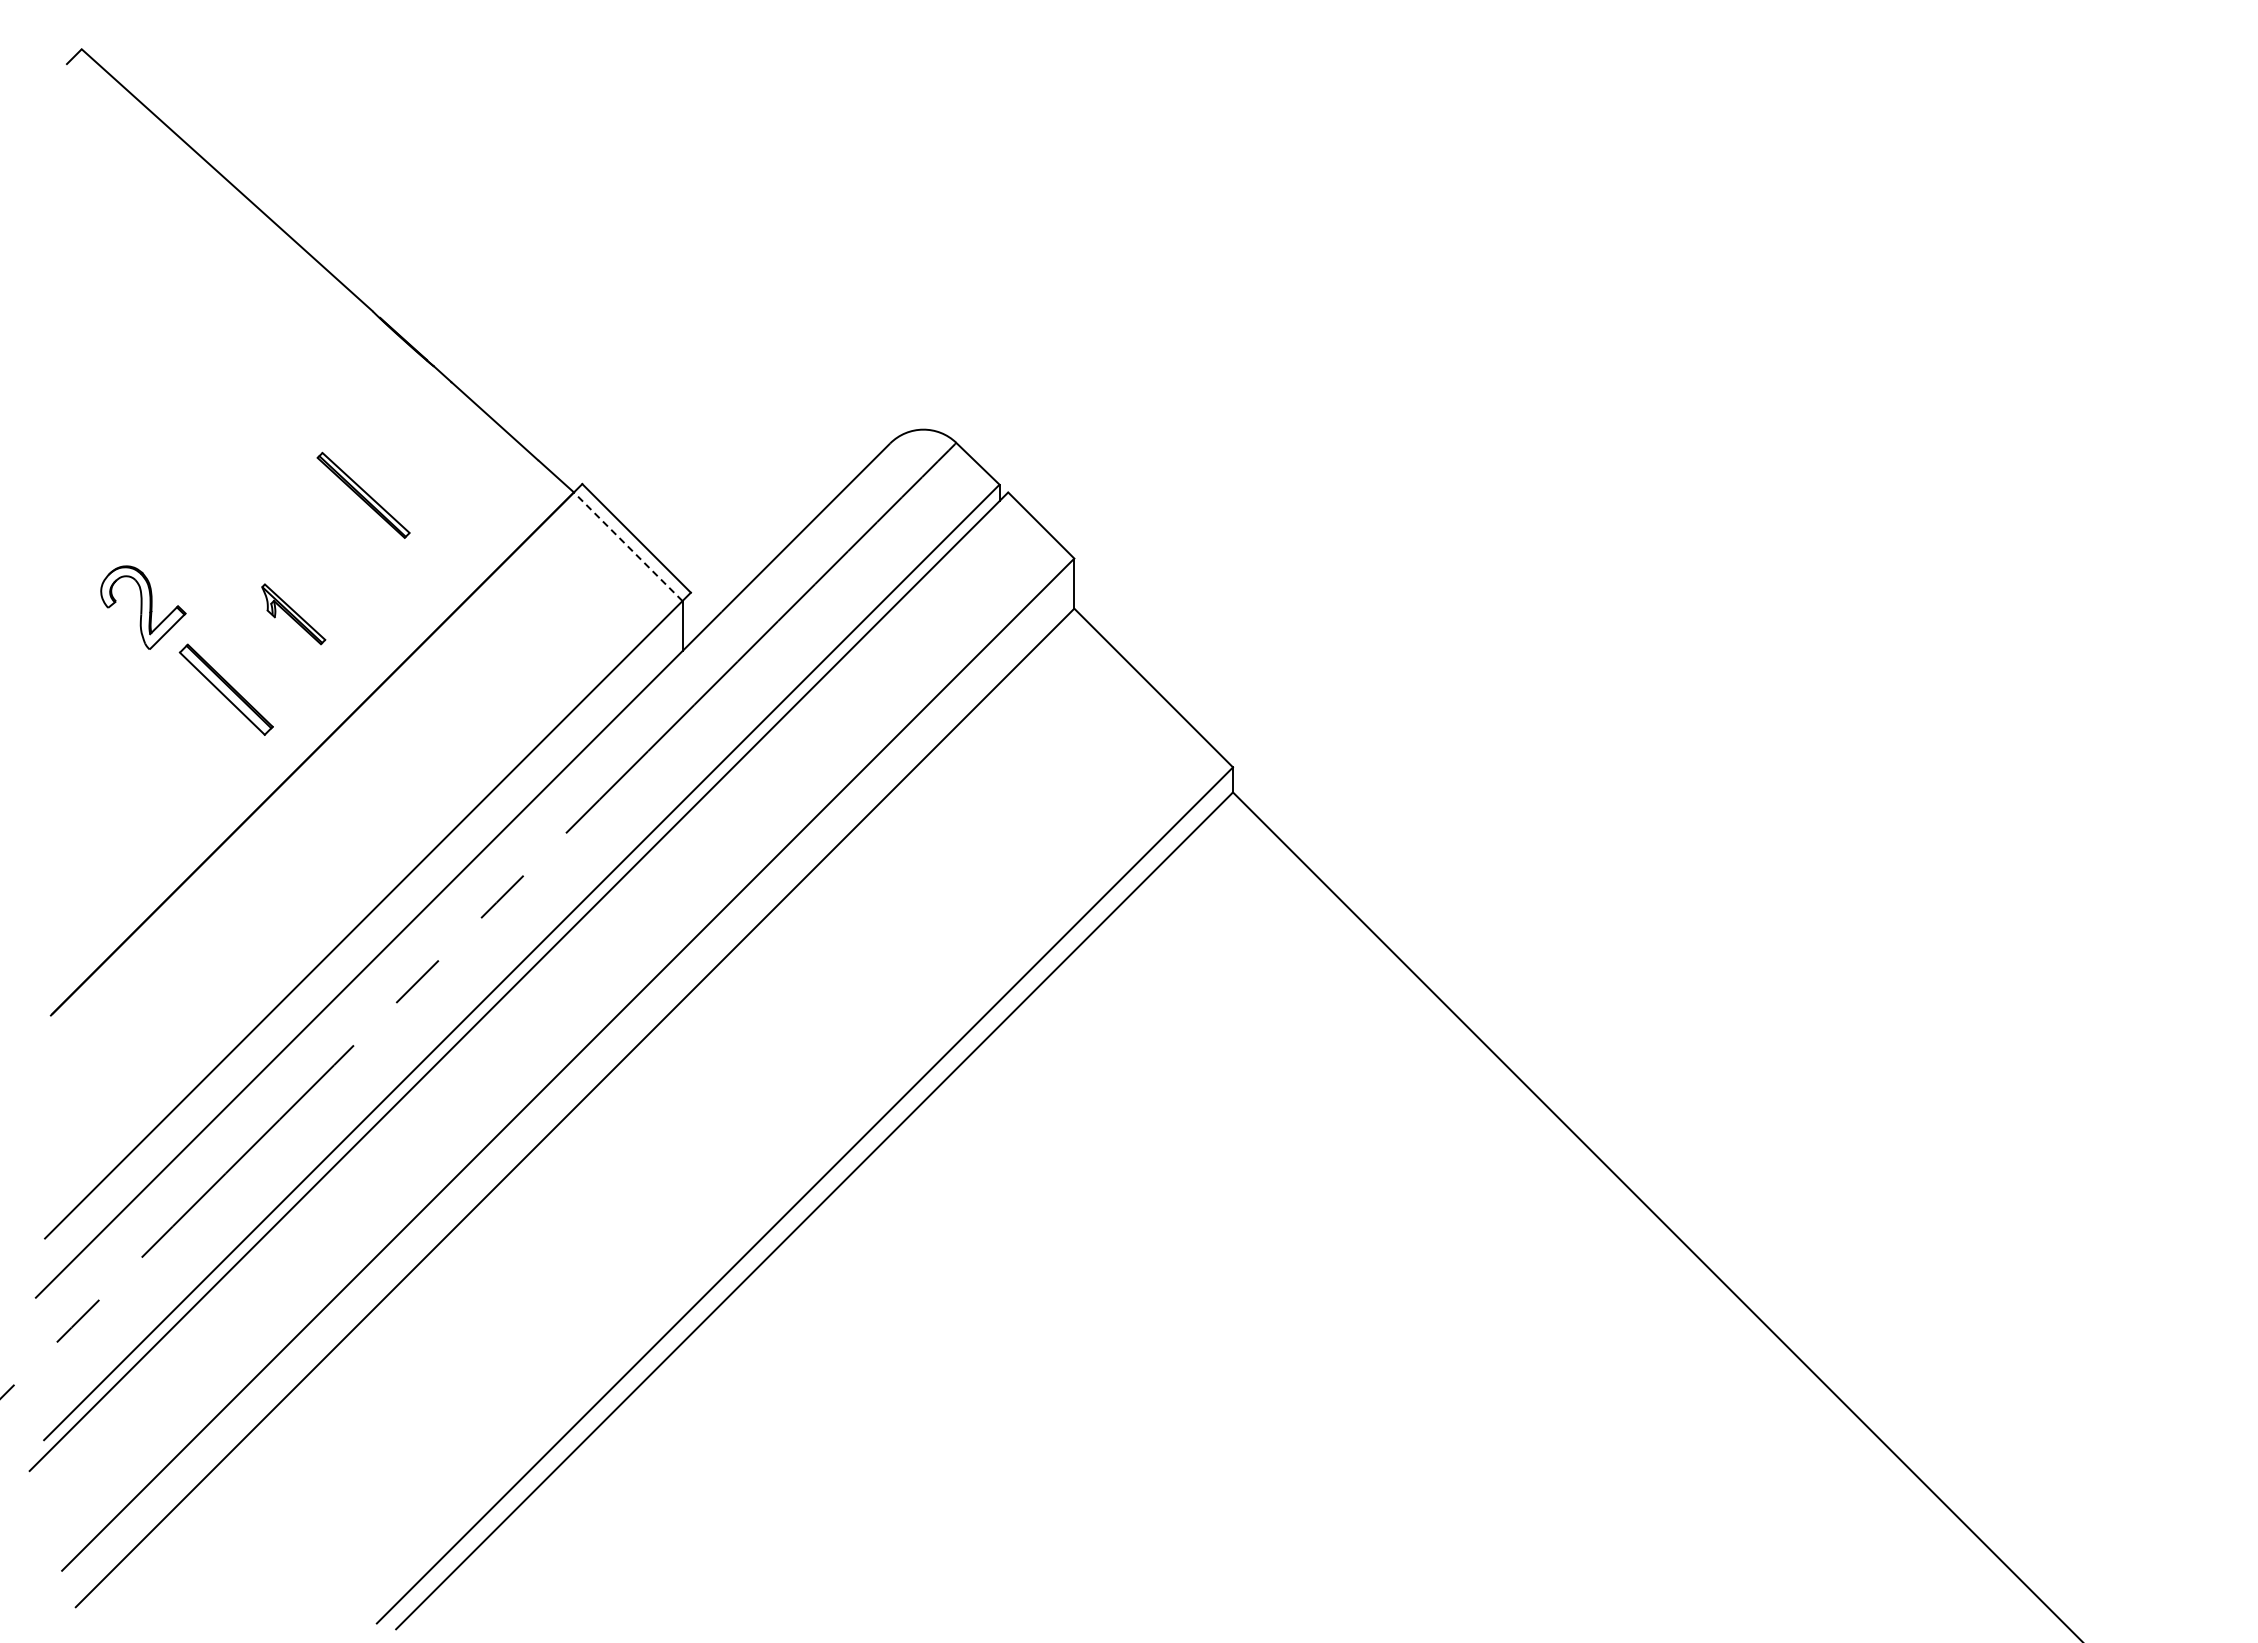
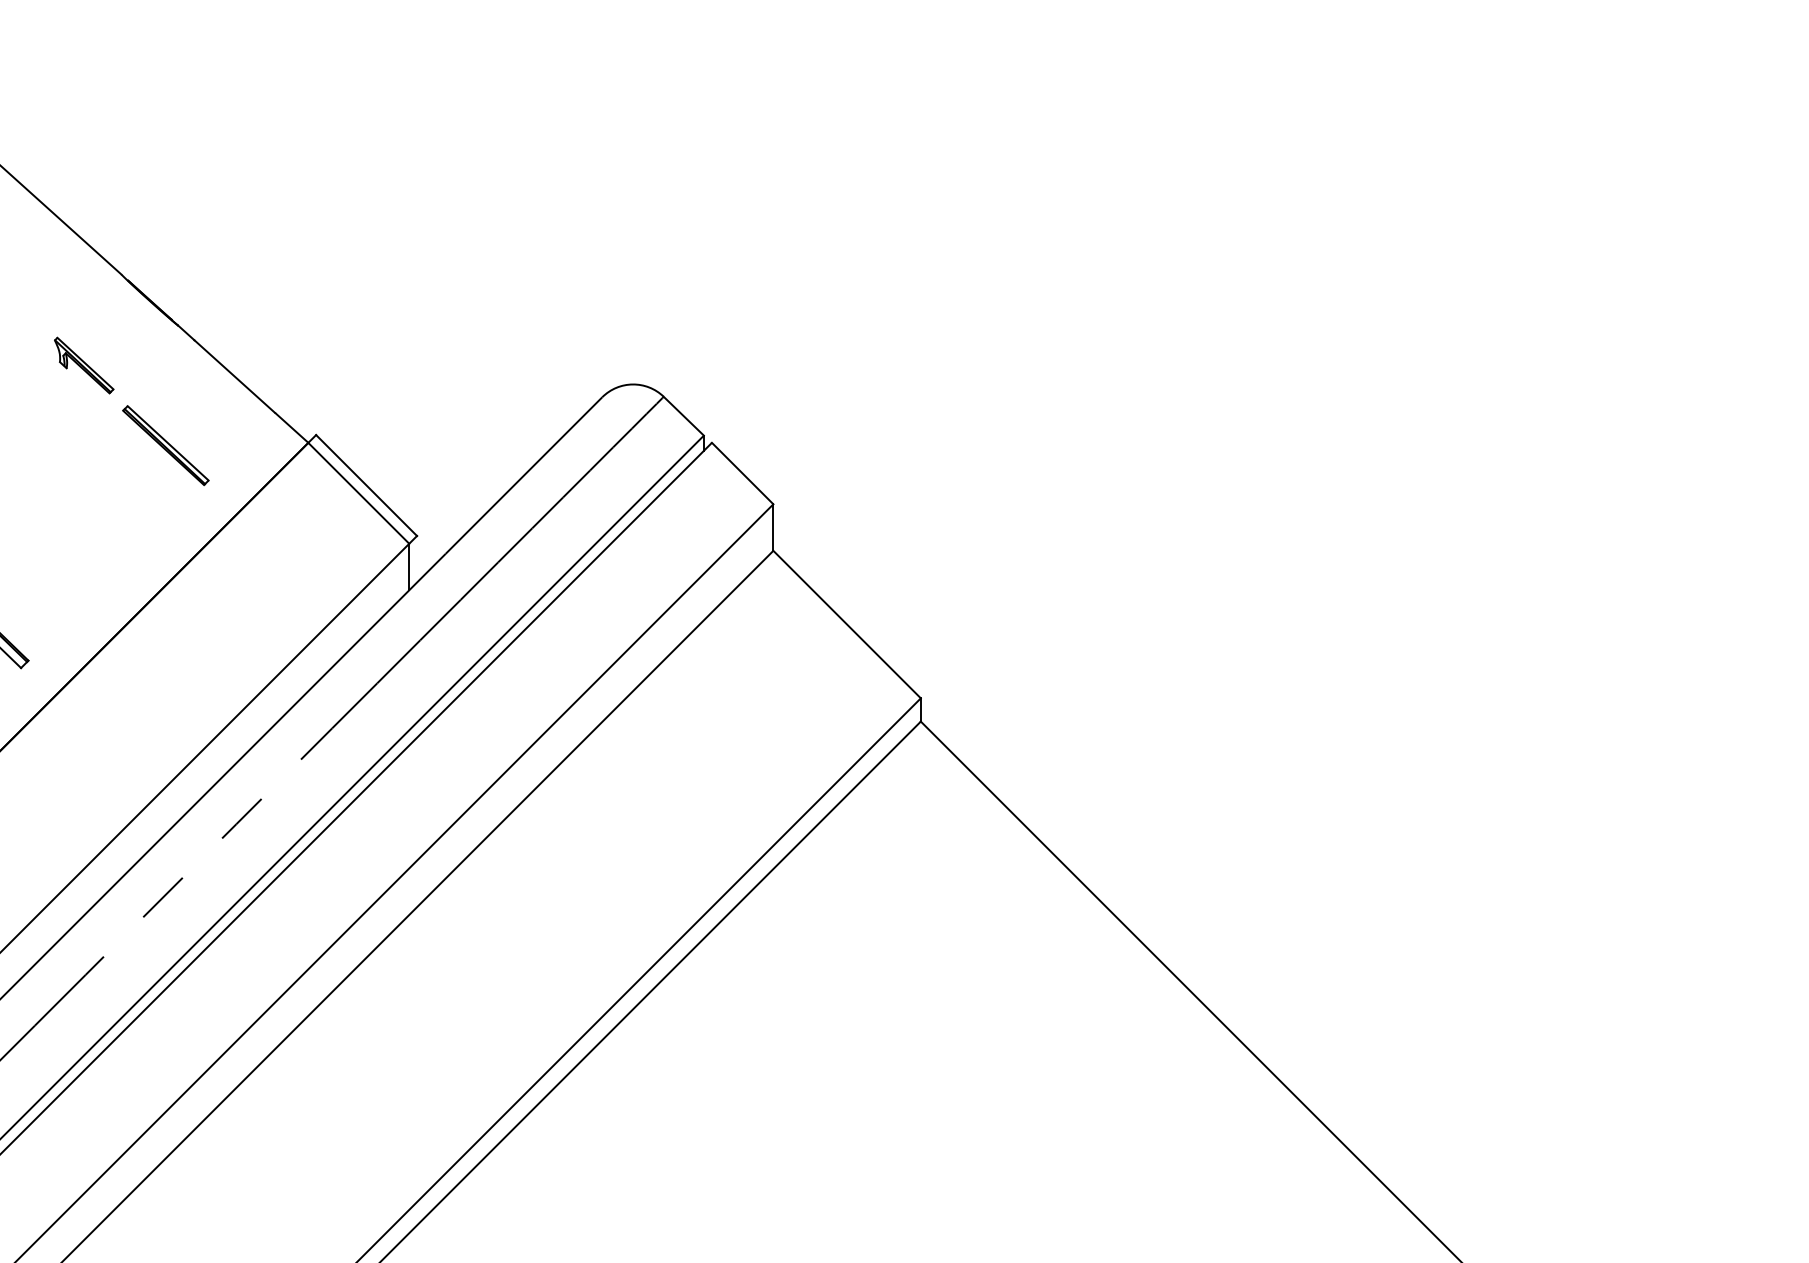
part: (363, 494) -> (165, 444), moved
line: (628, 546) -> (359, 493), dashed -> solid
part: (293, 614) -> (83, 365), moved

